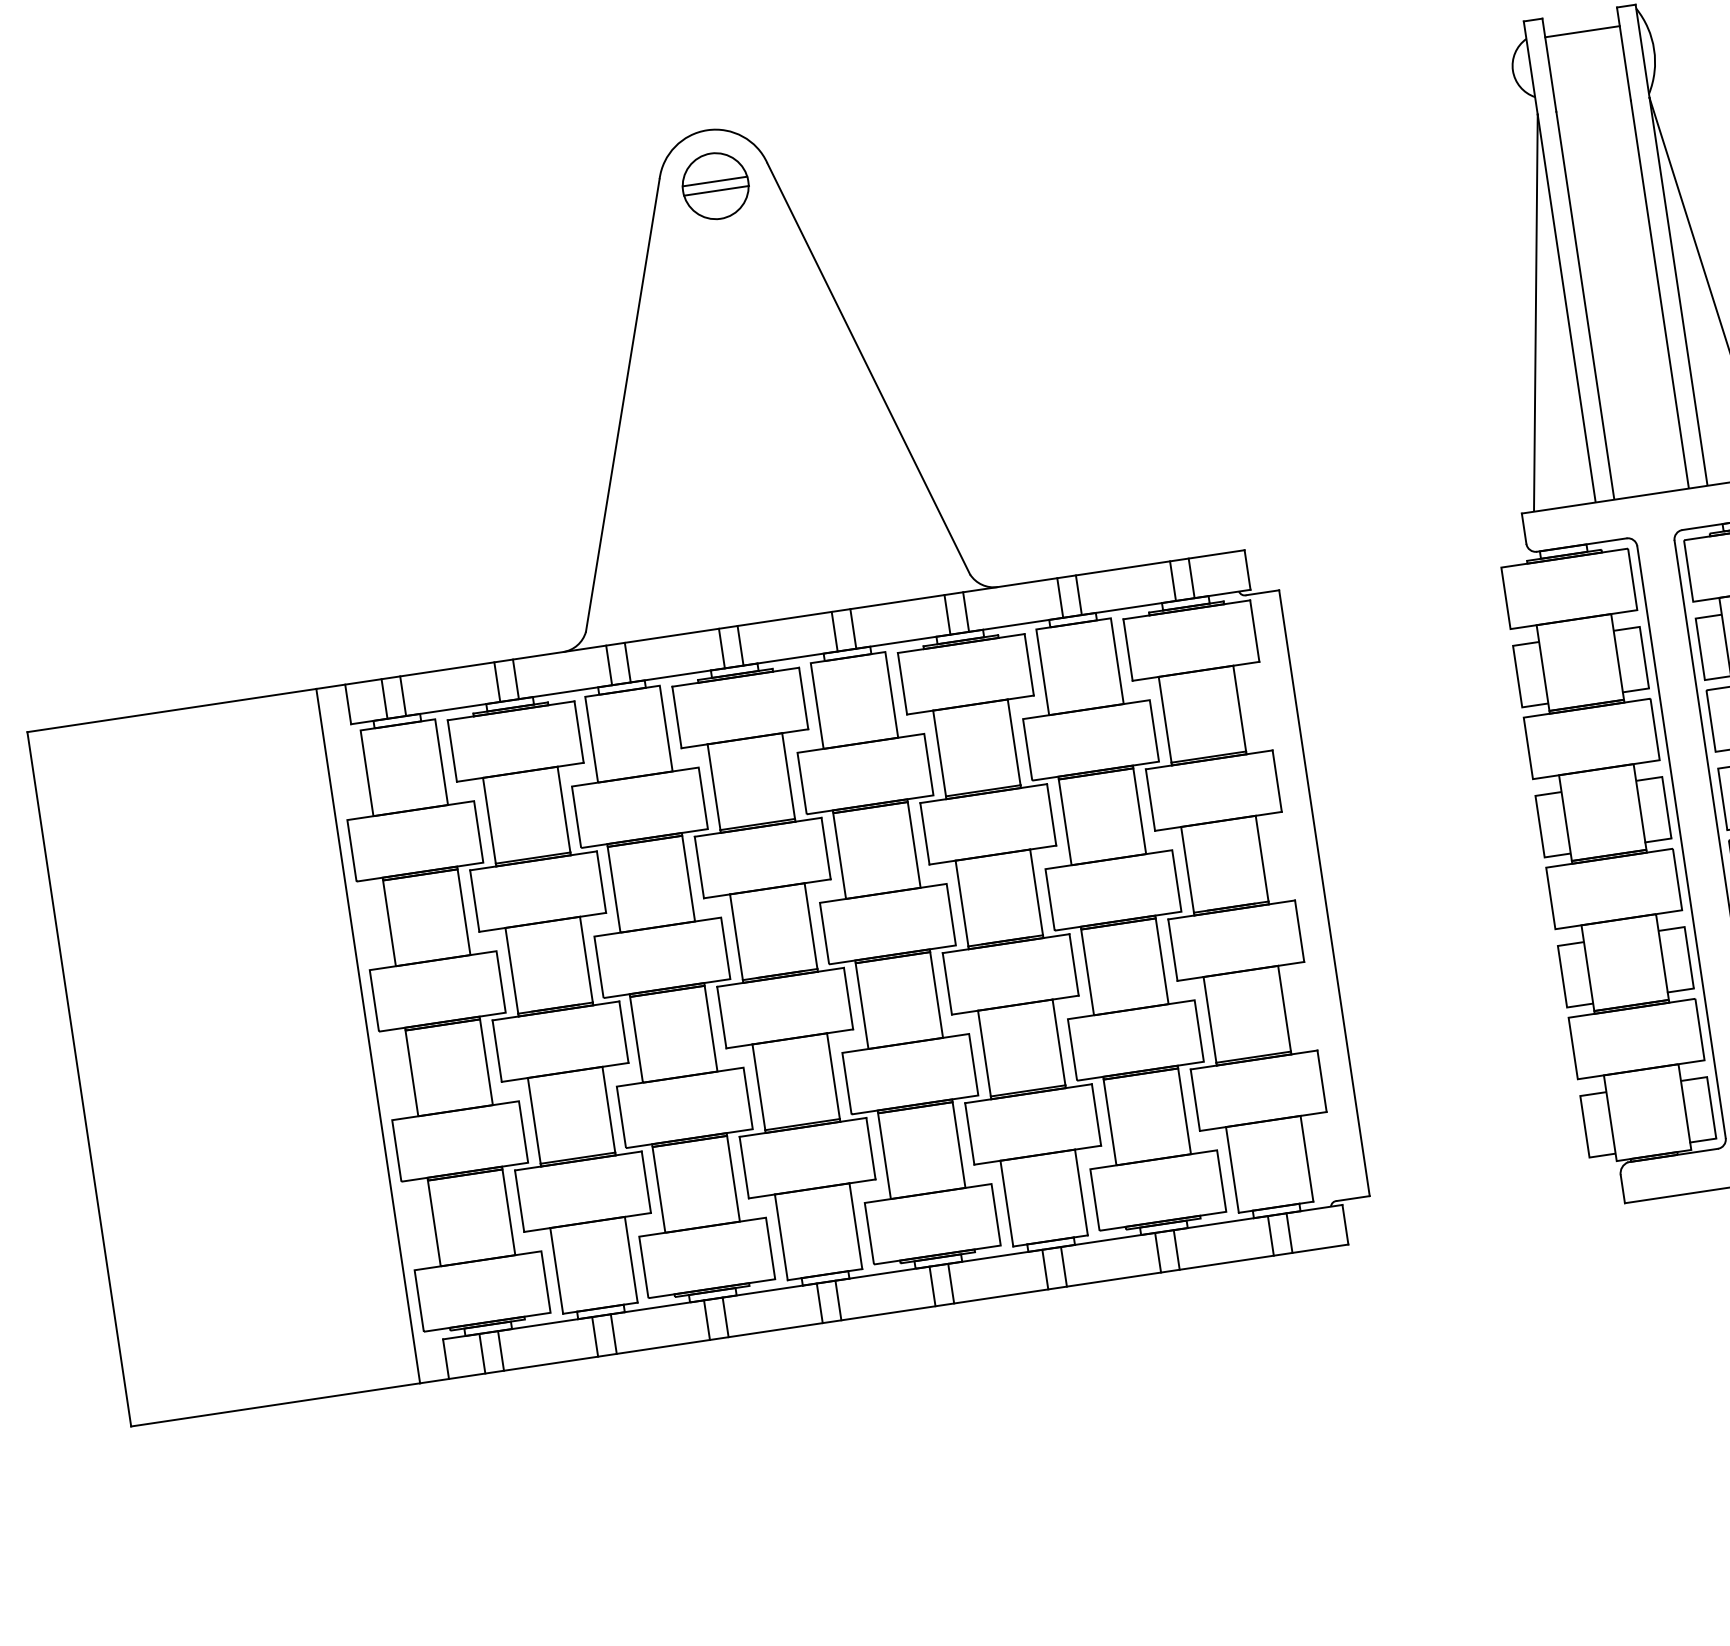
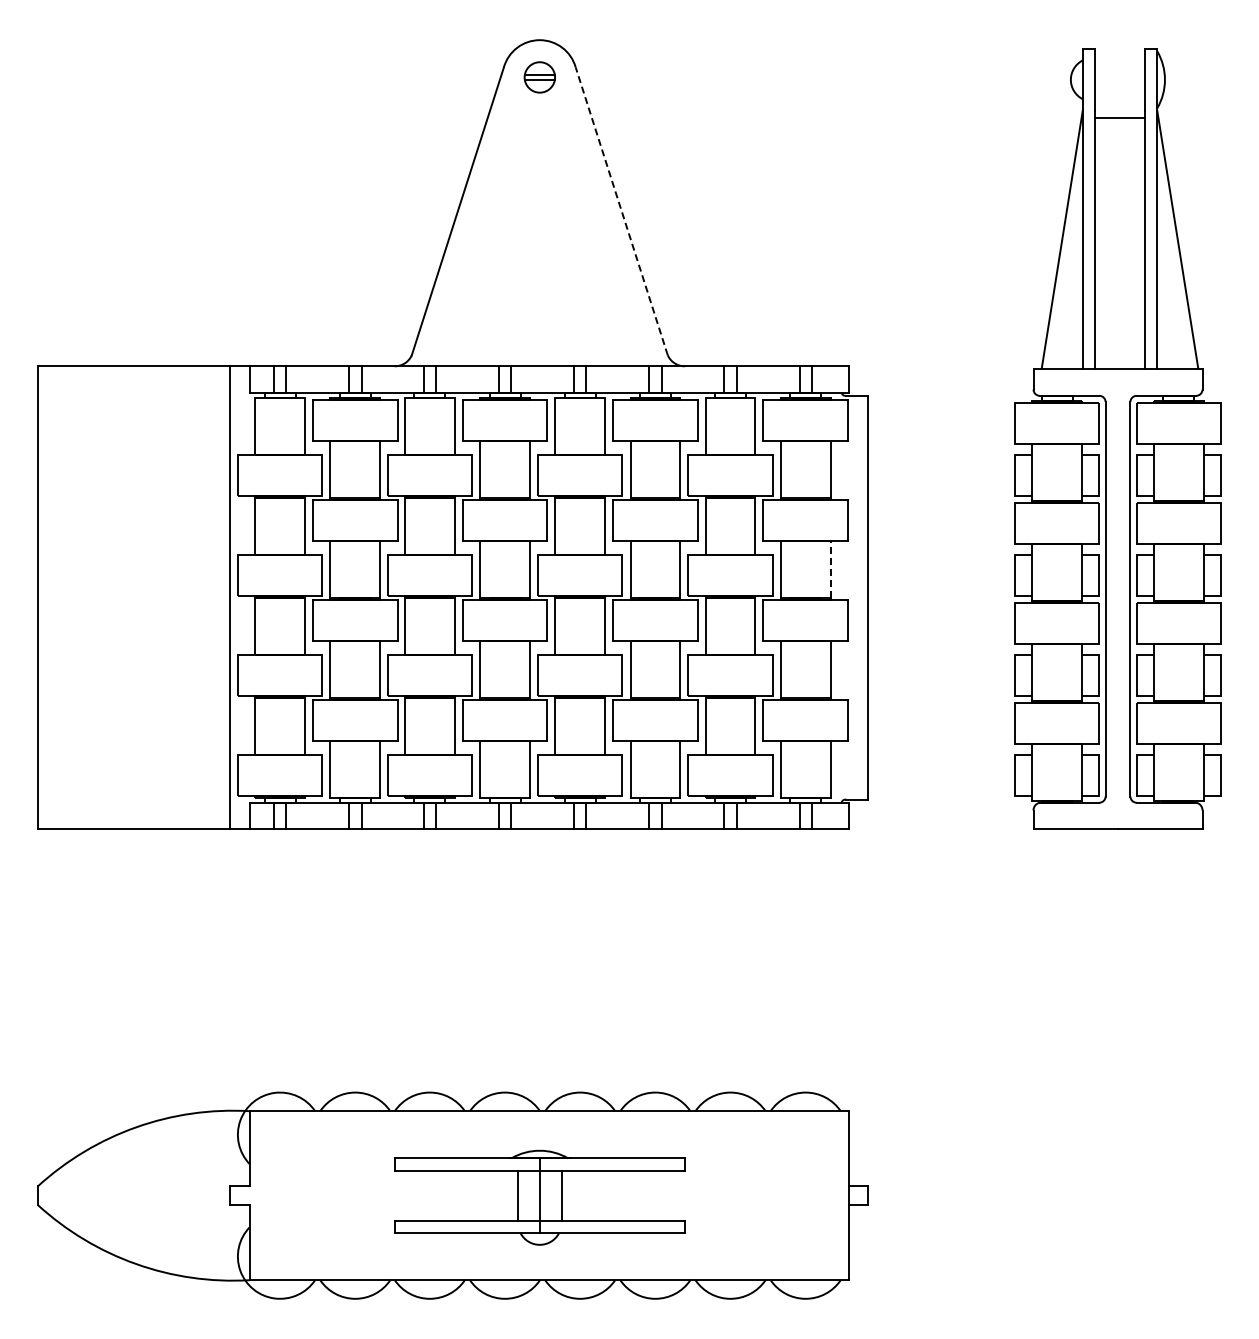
line: (1581, 32) -> (1119, 118), moved
part: (715, 186) -> (539, 77), size x0.7
line: (868, 367) -> (621, 210), solid -> dashed
line: (1262, 859) -> (830, 569), solid -> dashed

